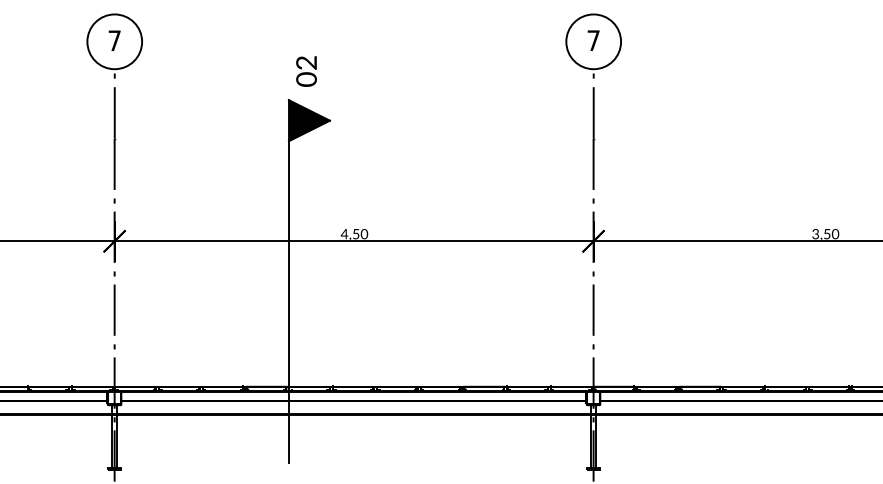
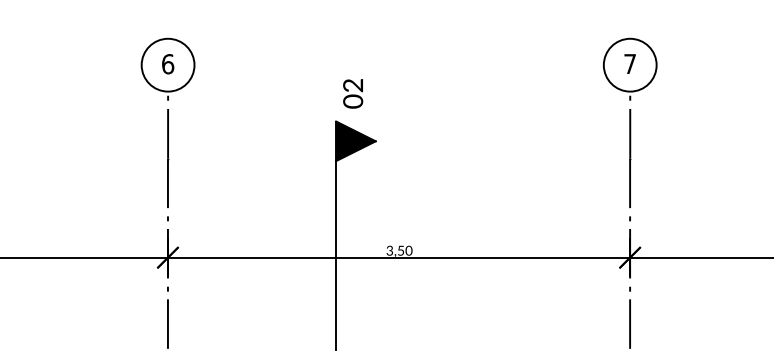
text: (114, 40) -> (167, 63), 7 -> 6
text: (344, 234) -> (389, 251), 4,50 -> 3,50

